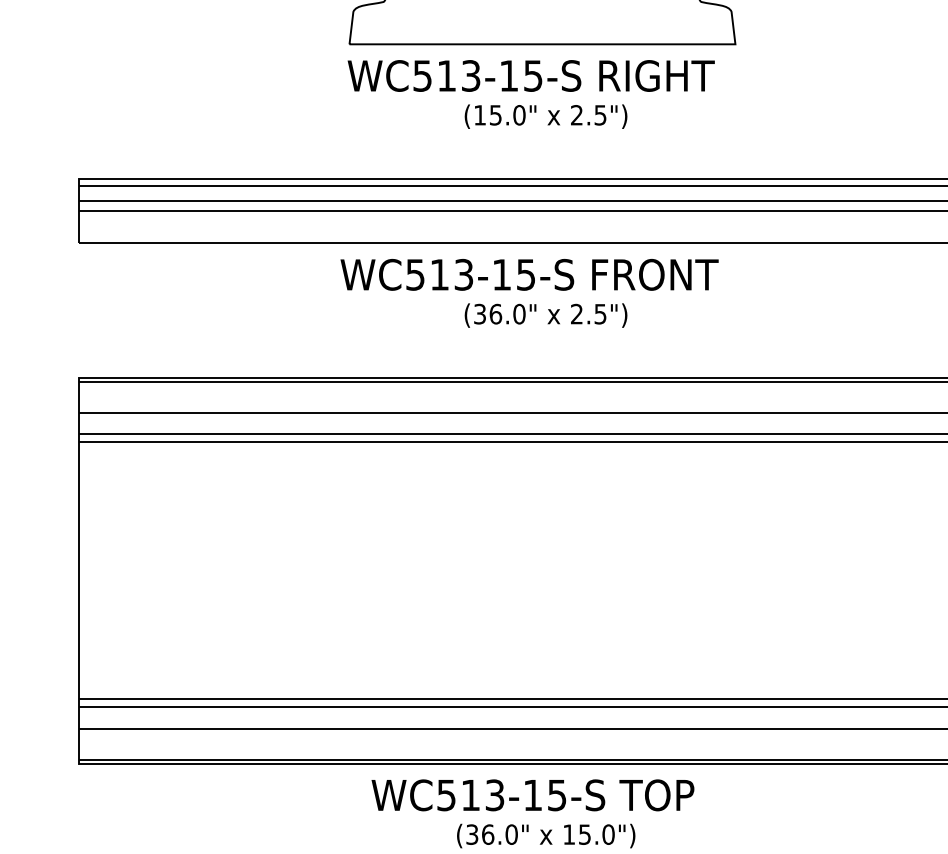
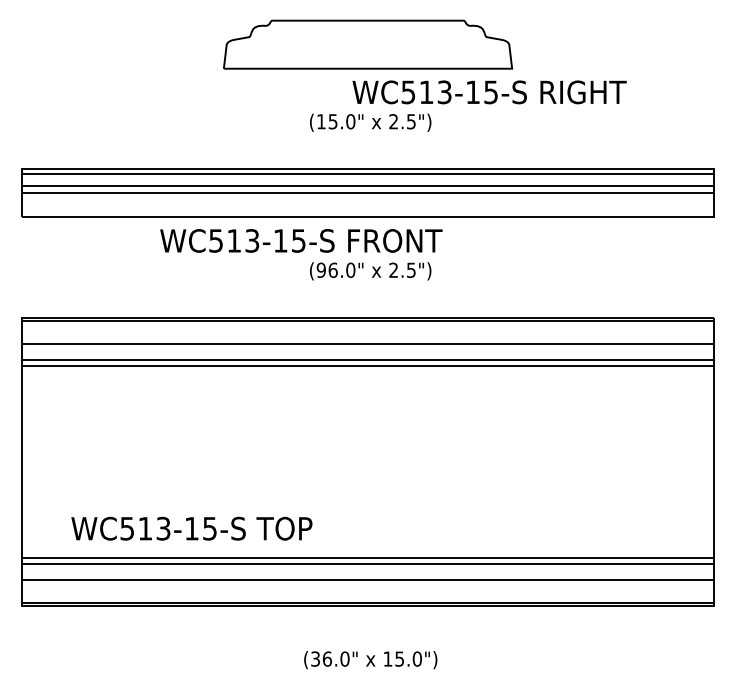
text: (531, 76) -> (489, 92), moved
text: (529, 274) -> (301, 240), moved
text: (478, 313) -> (320, 269), (36.0" -> (96.0"
text: (532, 795) -> (191, 528), moved

